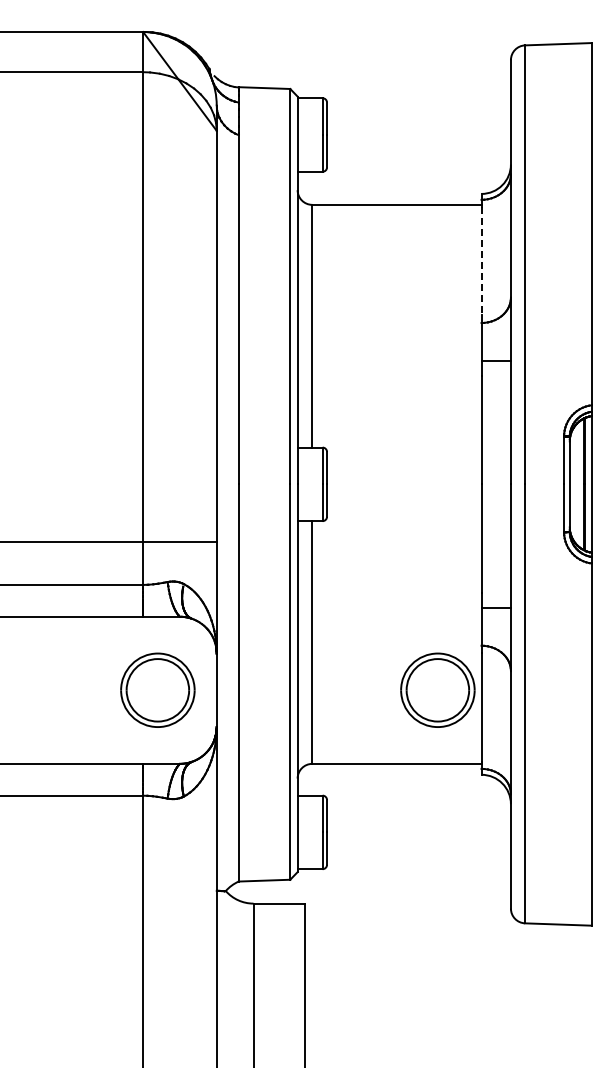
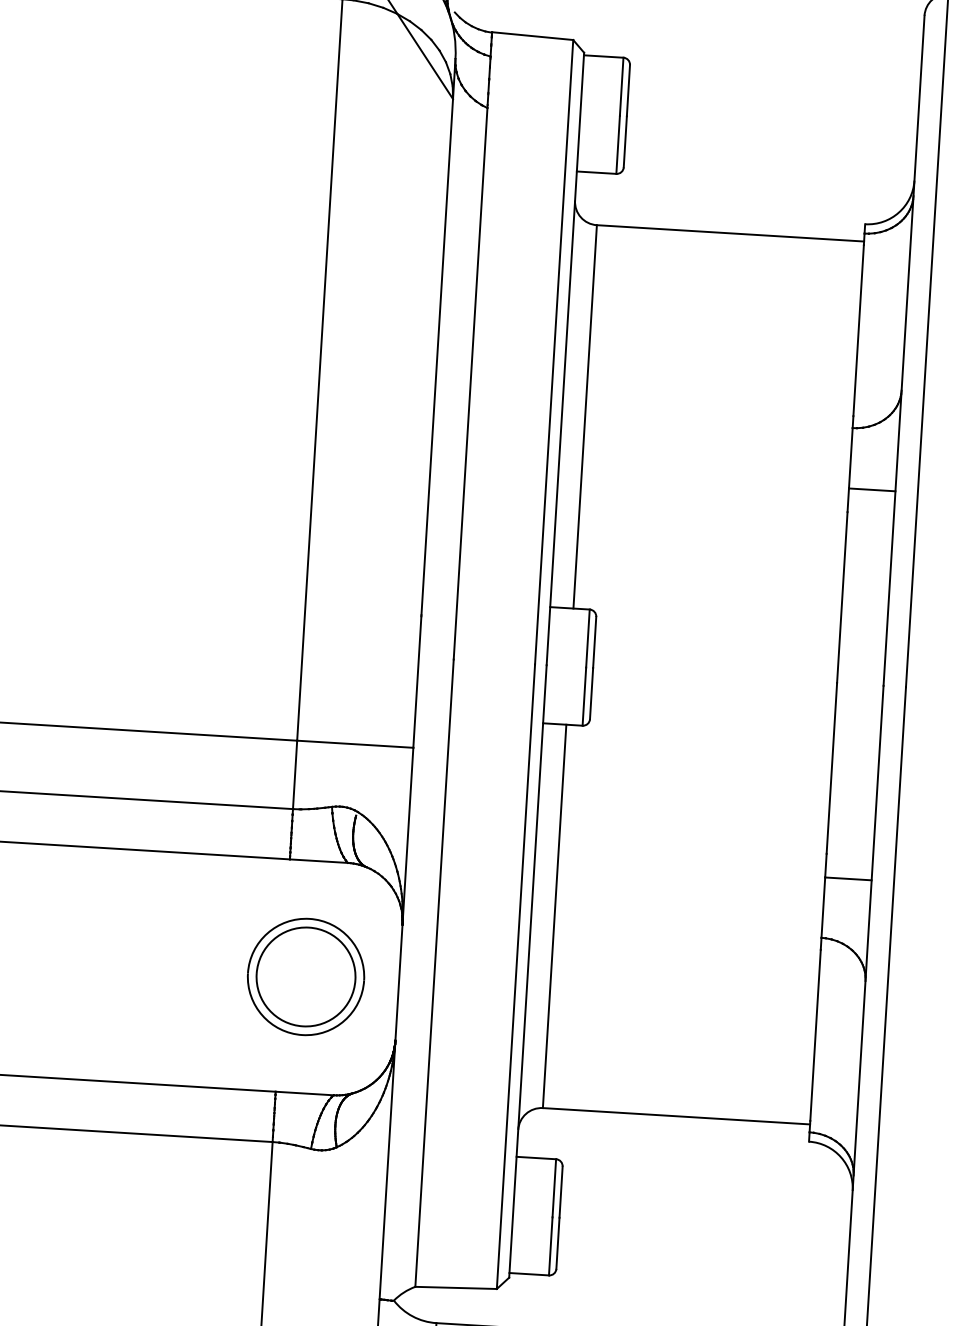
line: (481, 261) -> (858, 330), dashed -> solid
part: (437, 689) -> (747, 1002), removed

